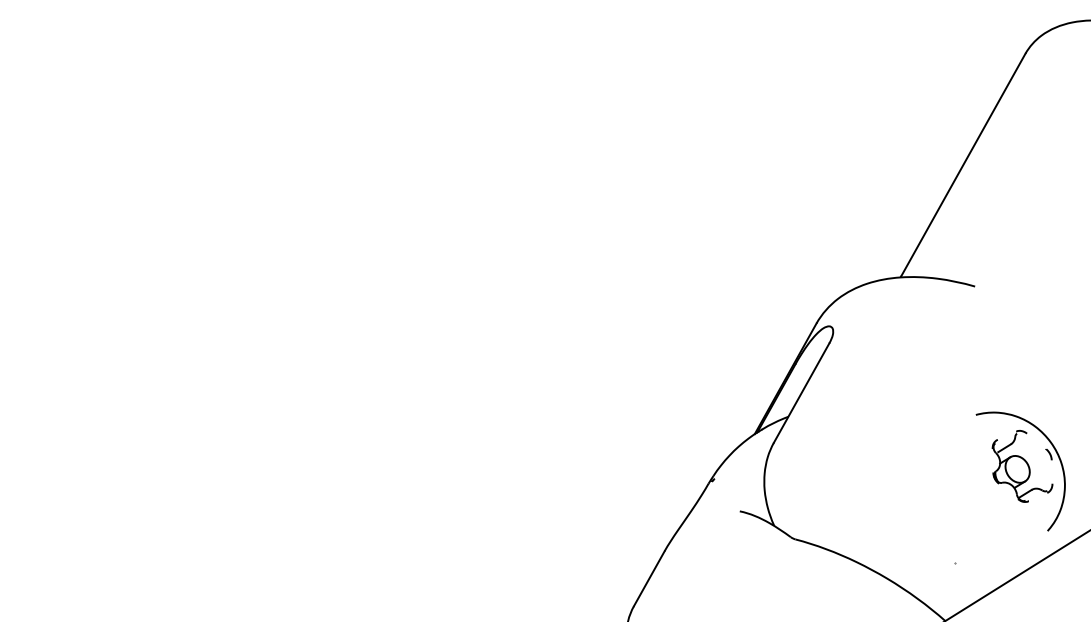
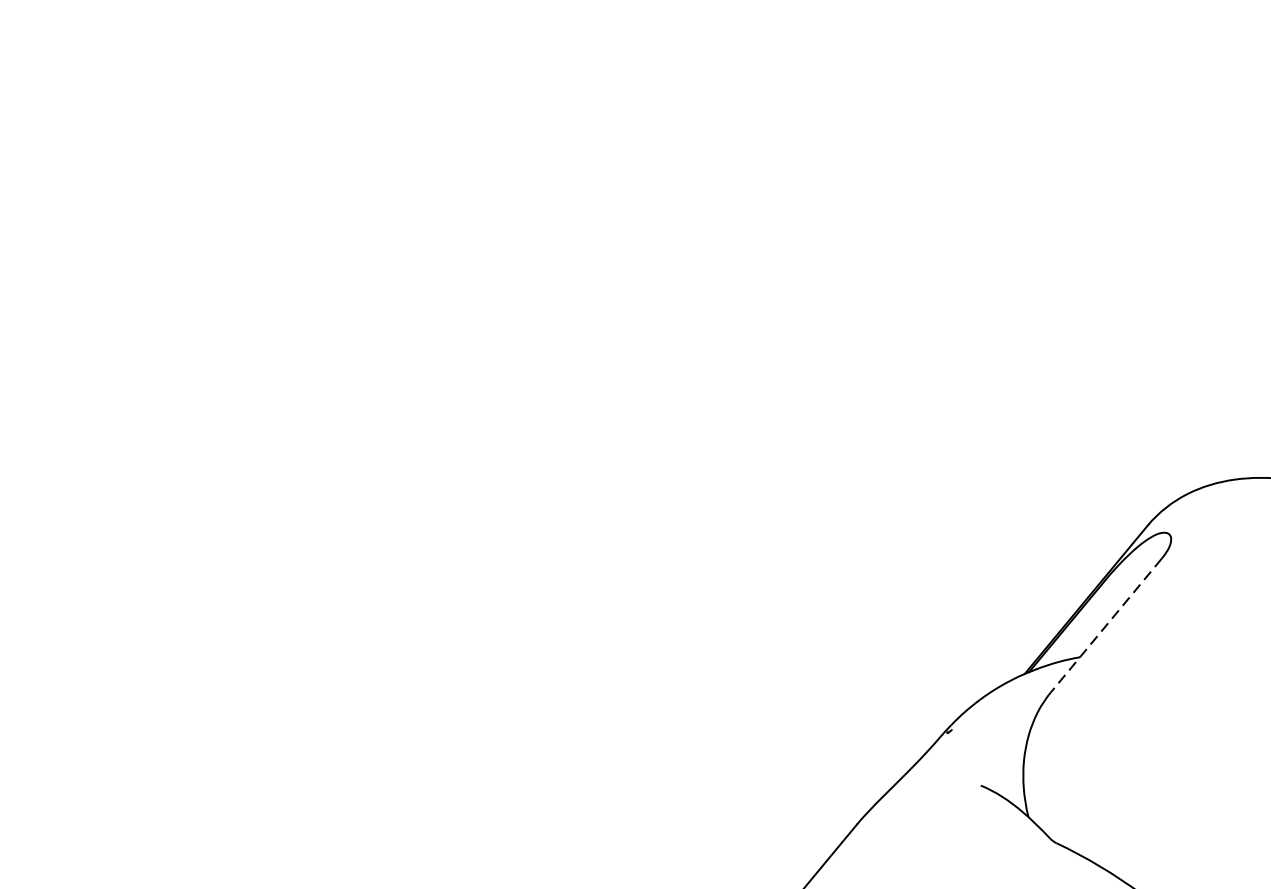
line: (801, 393) -> (1106, 625), solid -> dashed

